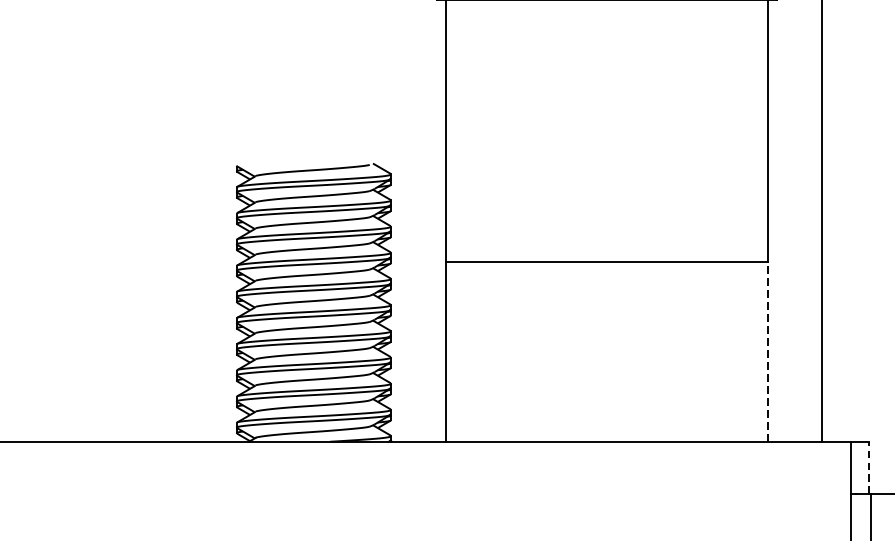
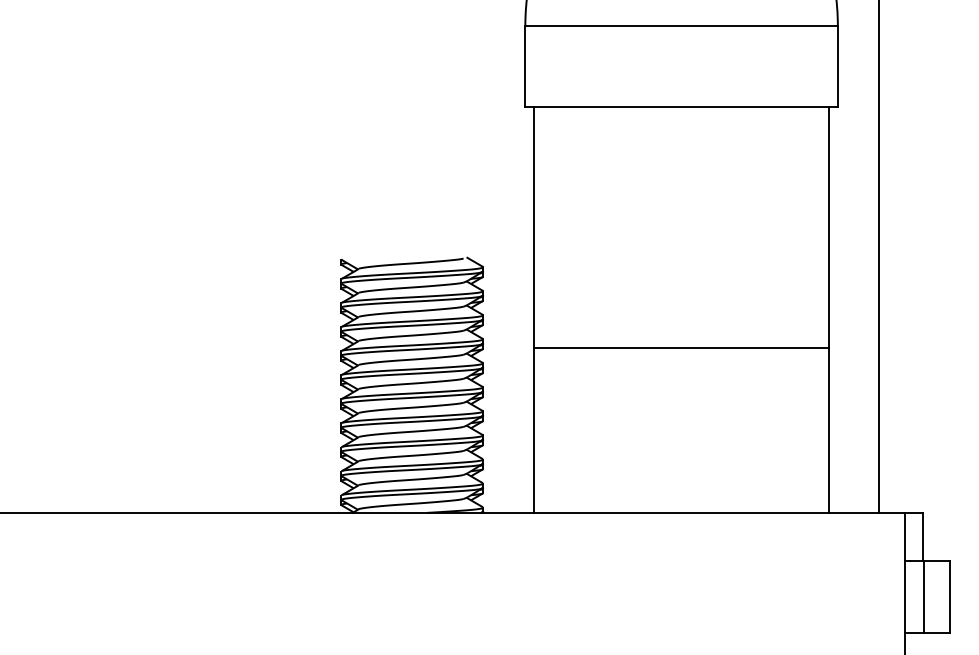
line: (768, 352) -> (829, 430), dashed -> solid
line: (869, 467) -> (922, 536), dashed -> solid

